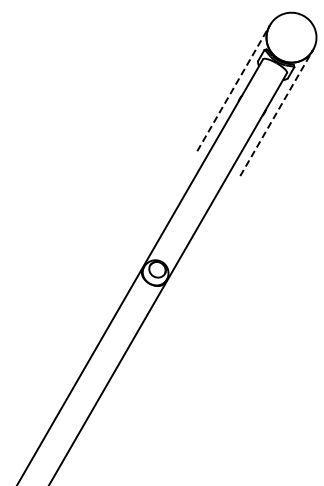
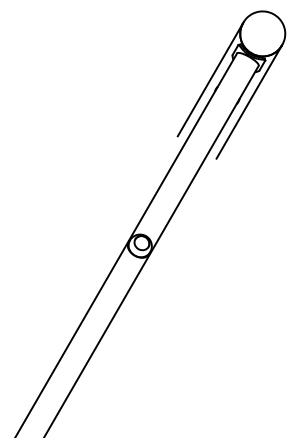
line: (233, 88) -> (210, 79), dashed -> solid
line: (276, 112) -> (249, 101), dashed -> solid

